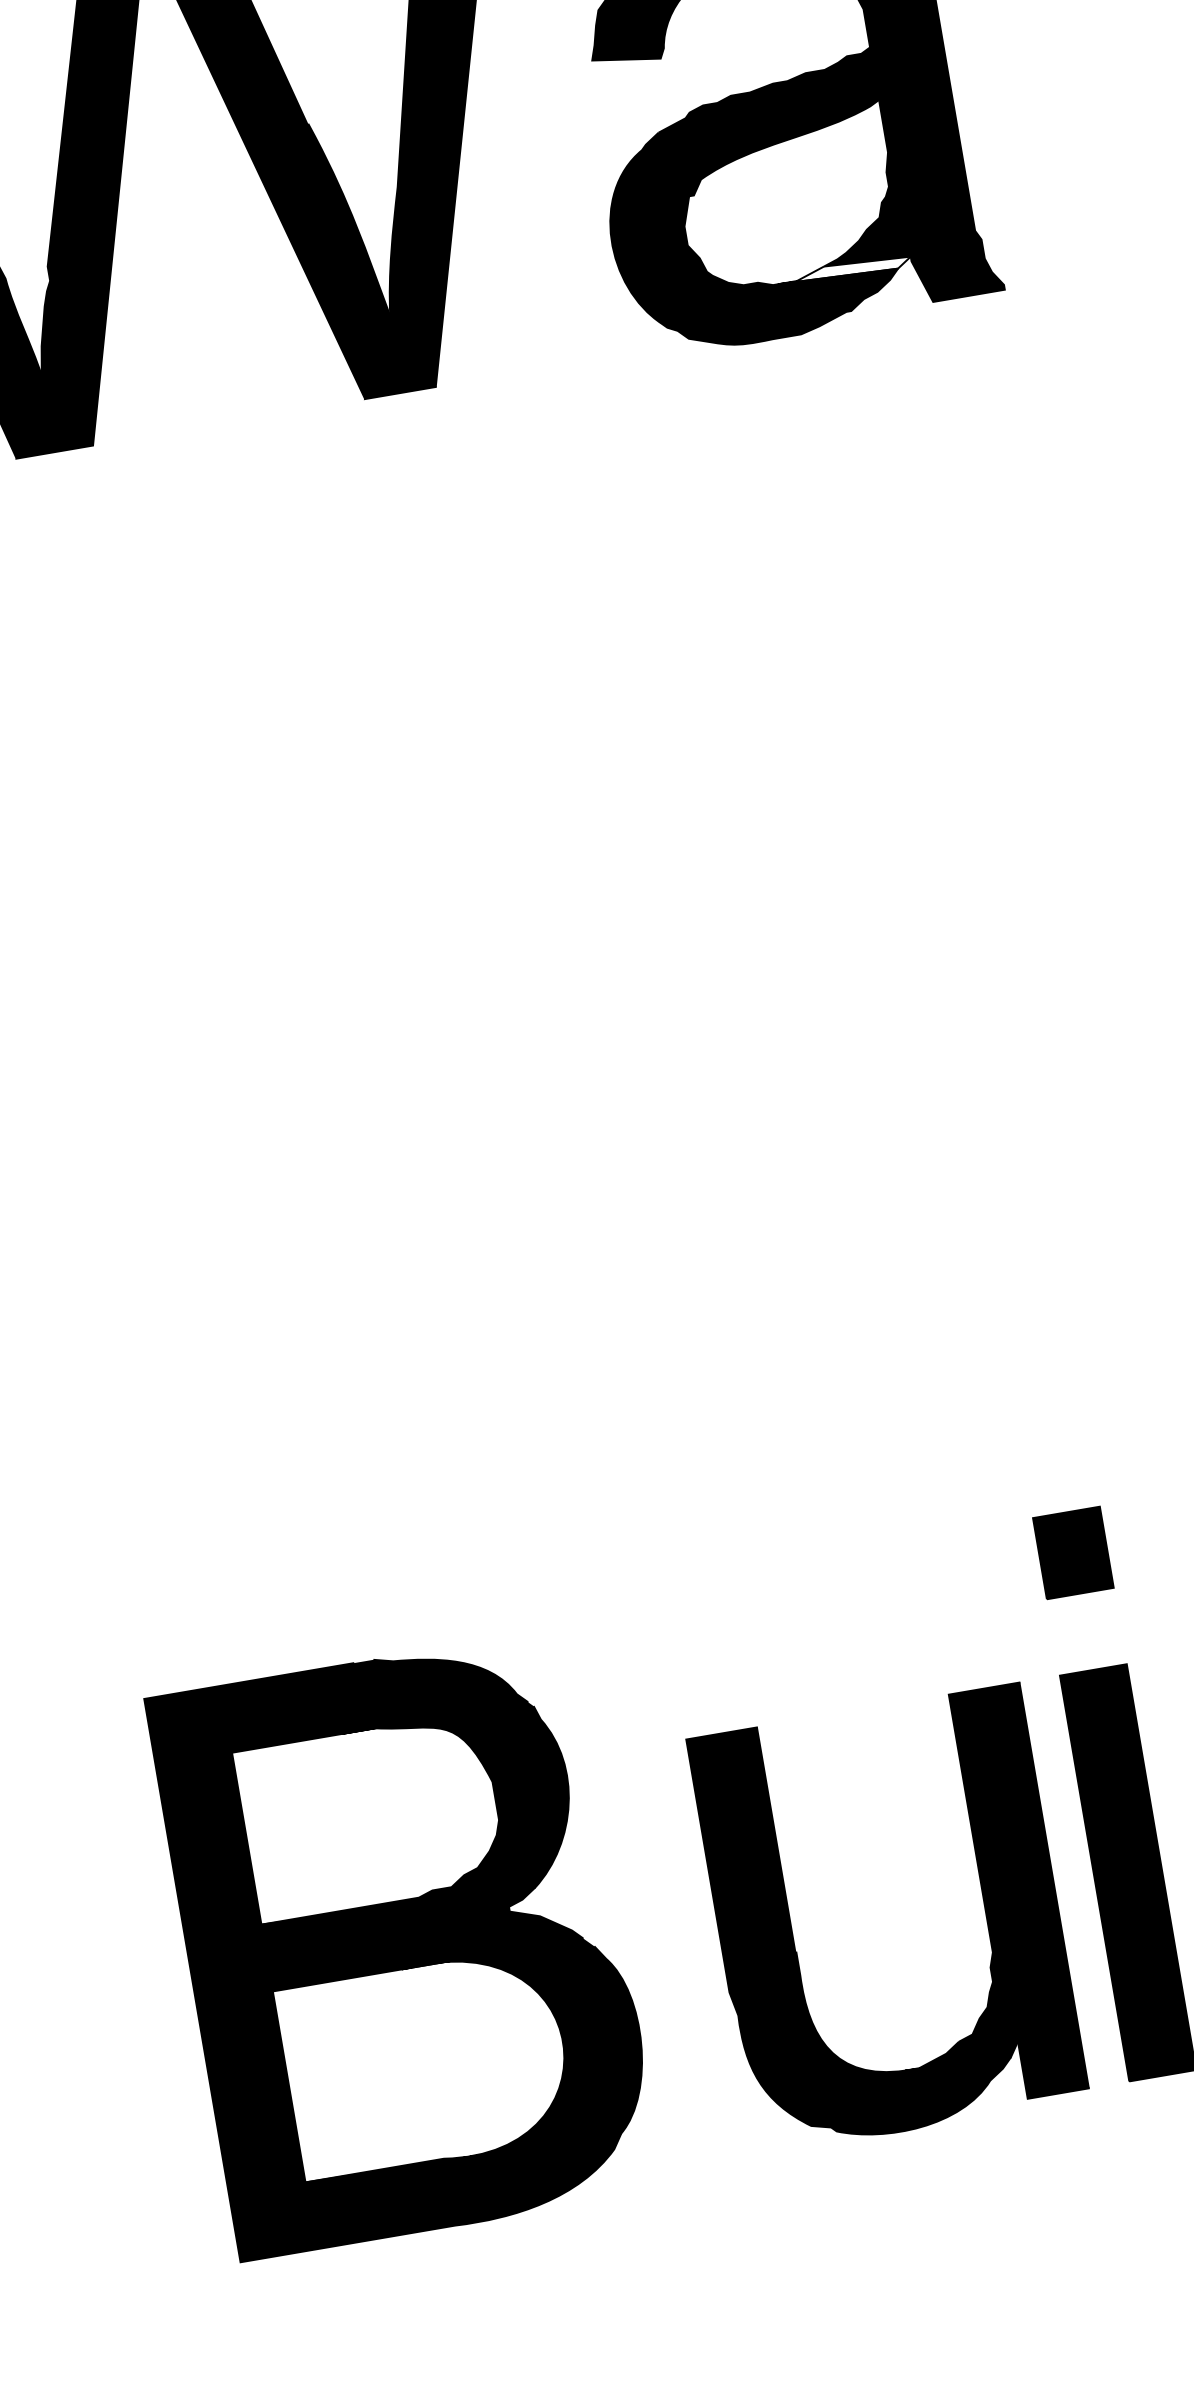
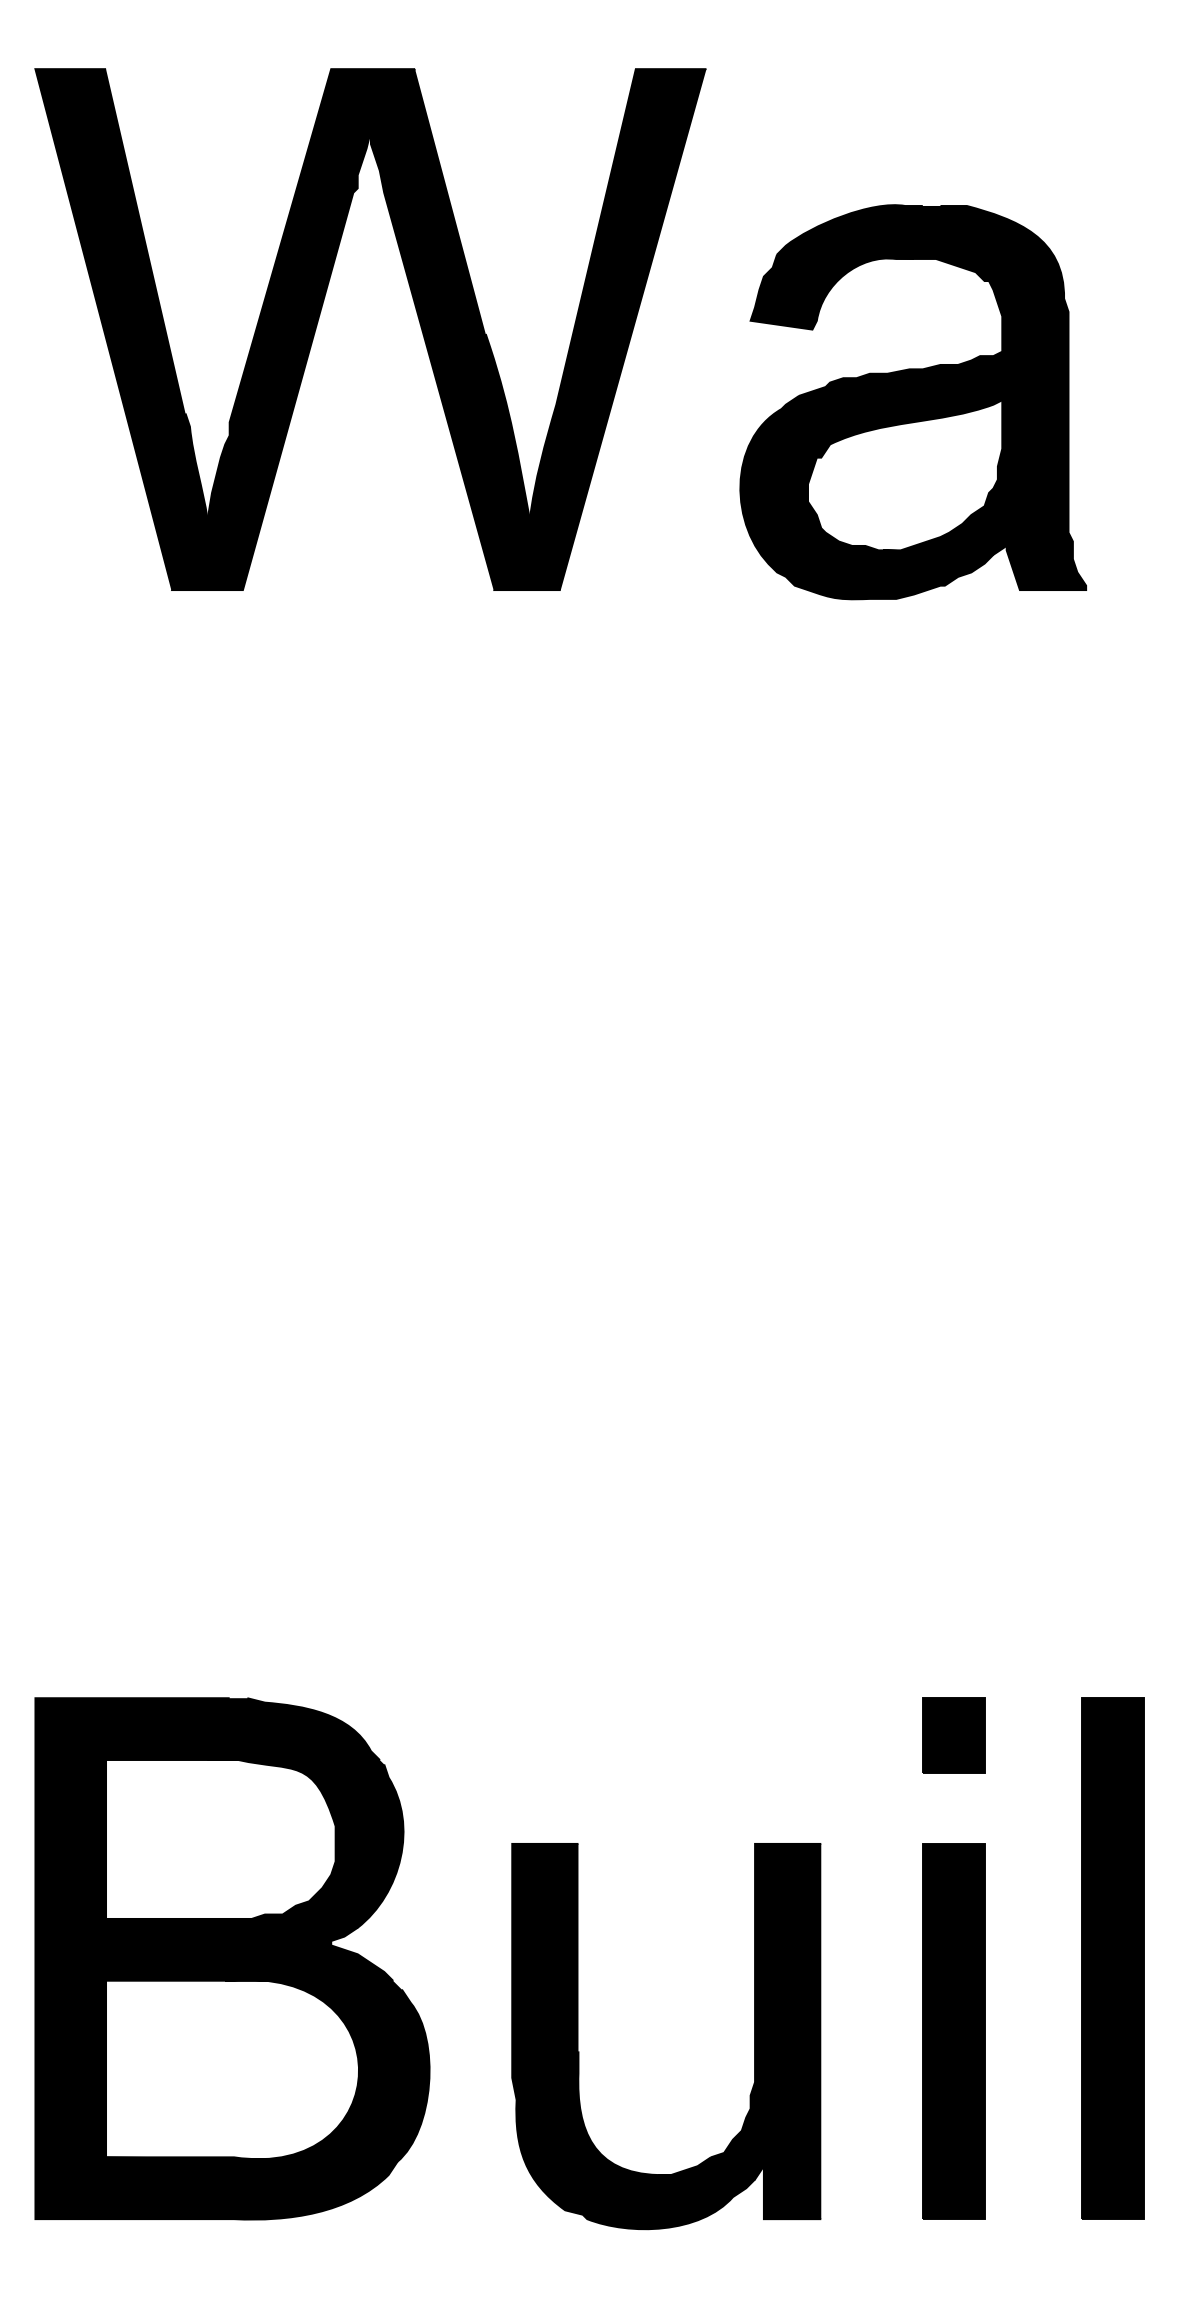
fill: (843, 269) -> (944, 547), added
part: (793, 1935) -> (578, 2036), moved
part: (405, 1944) -> (232, 1958), moved

